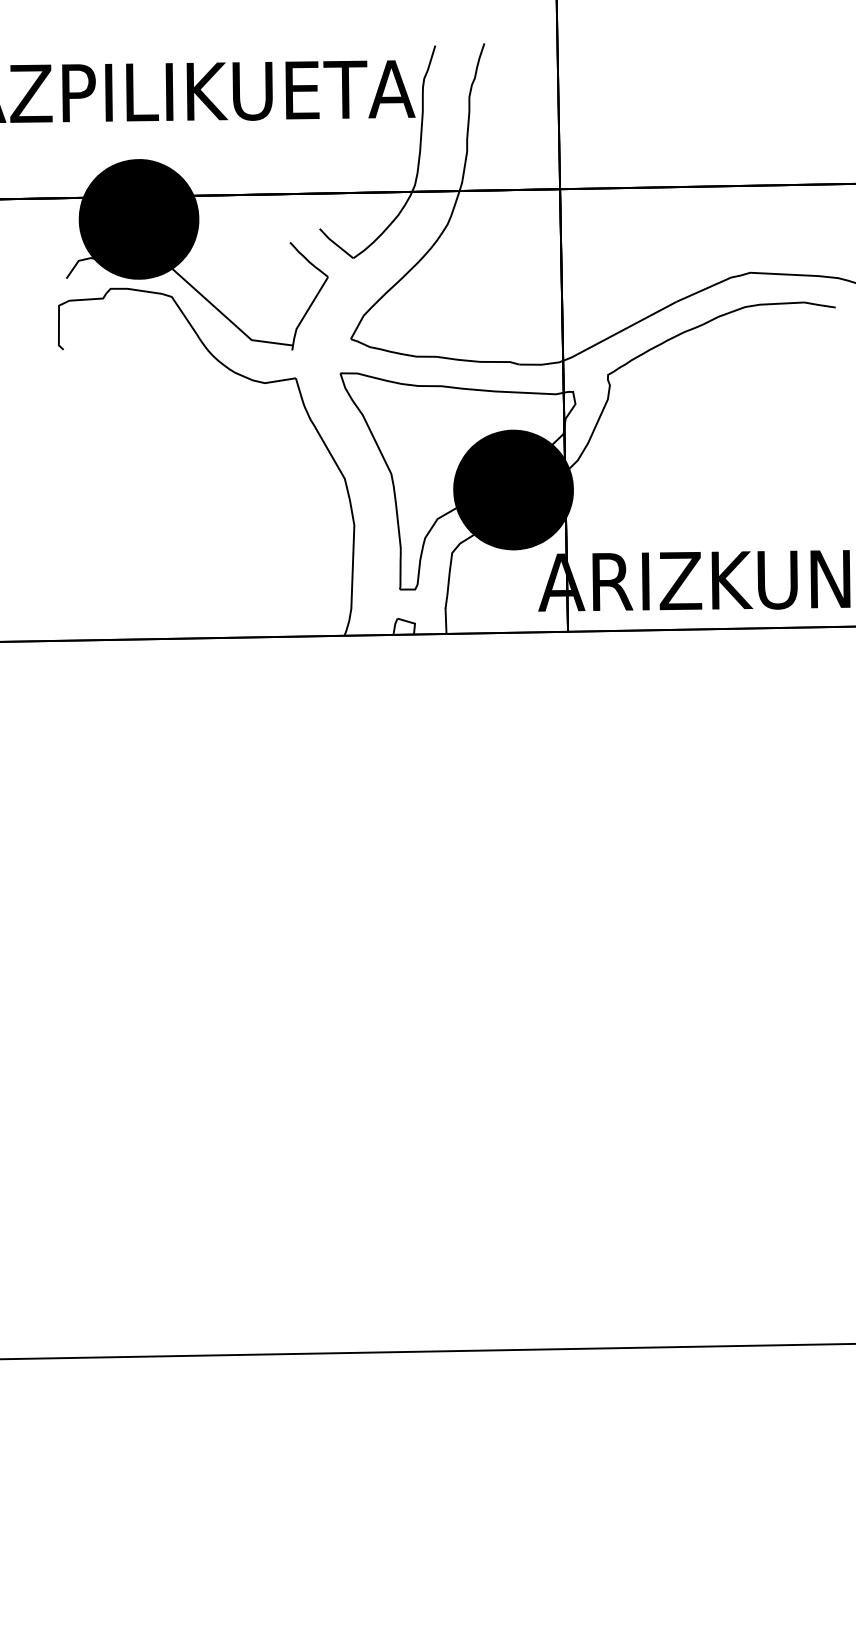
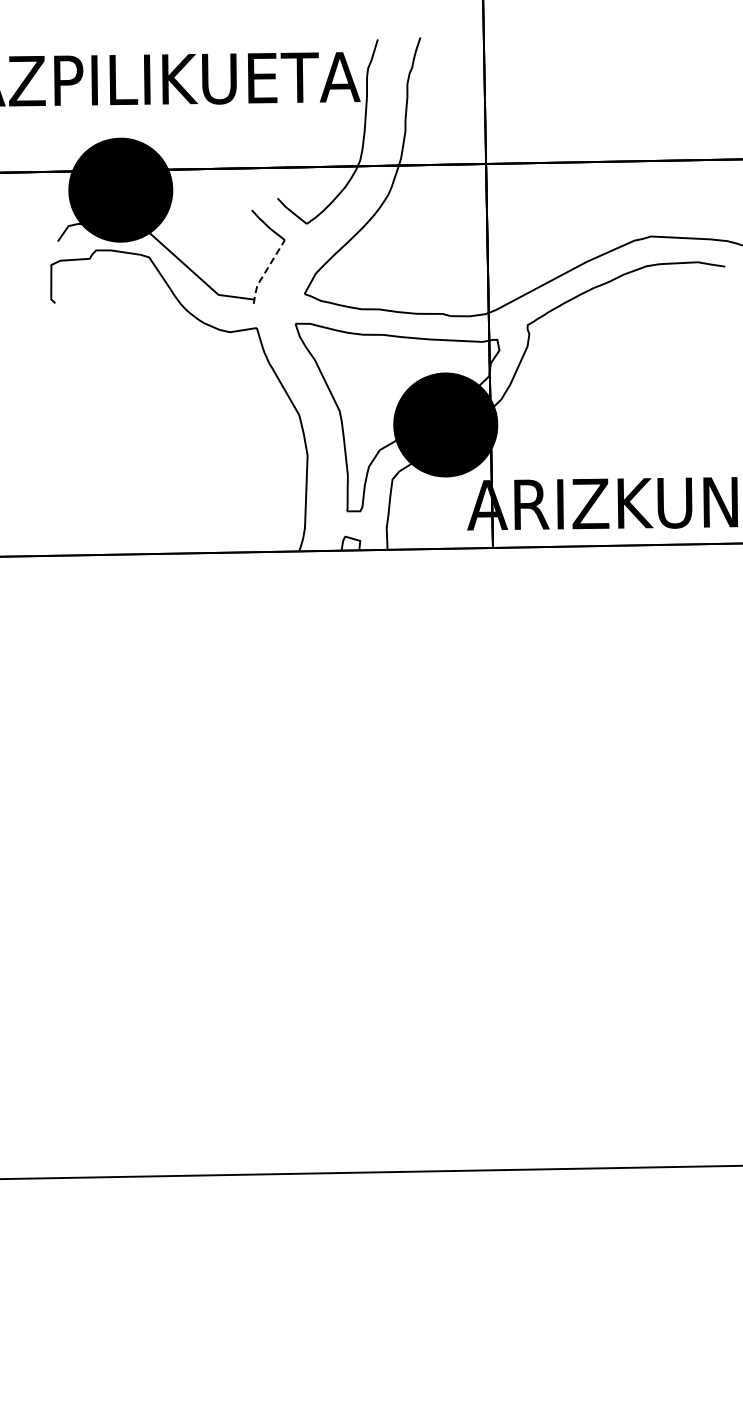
line: (305, 313) -> (265, 271), solid -> dashed

